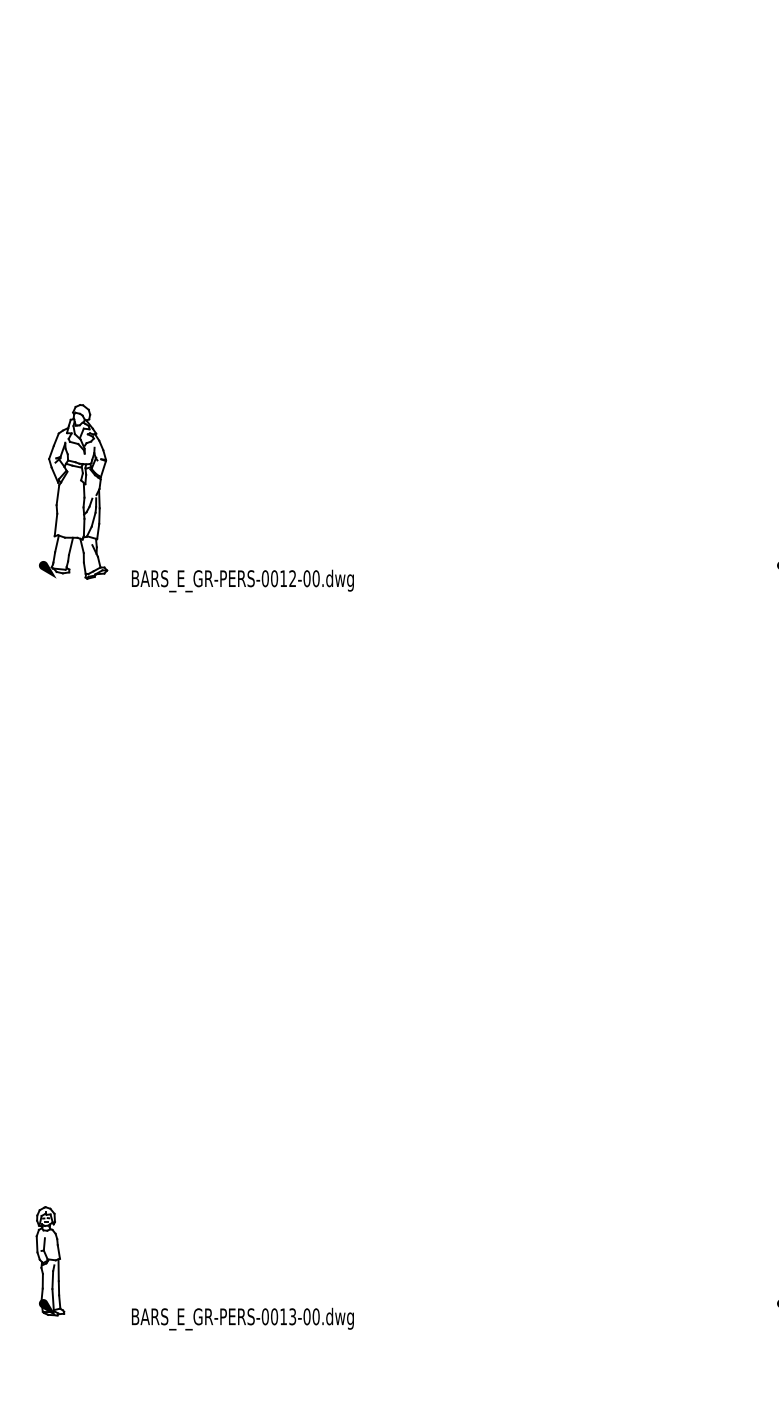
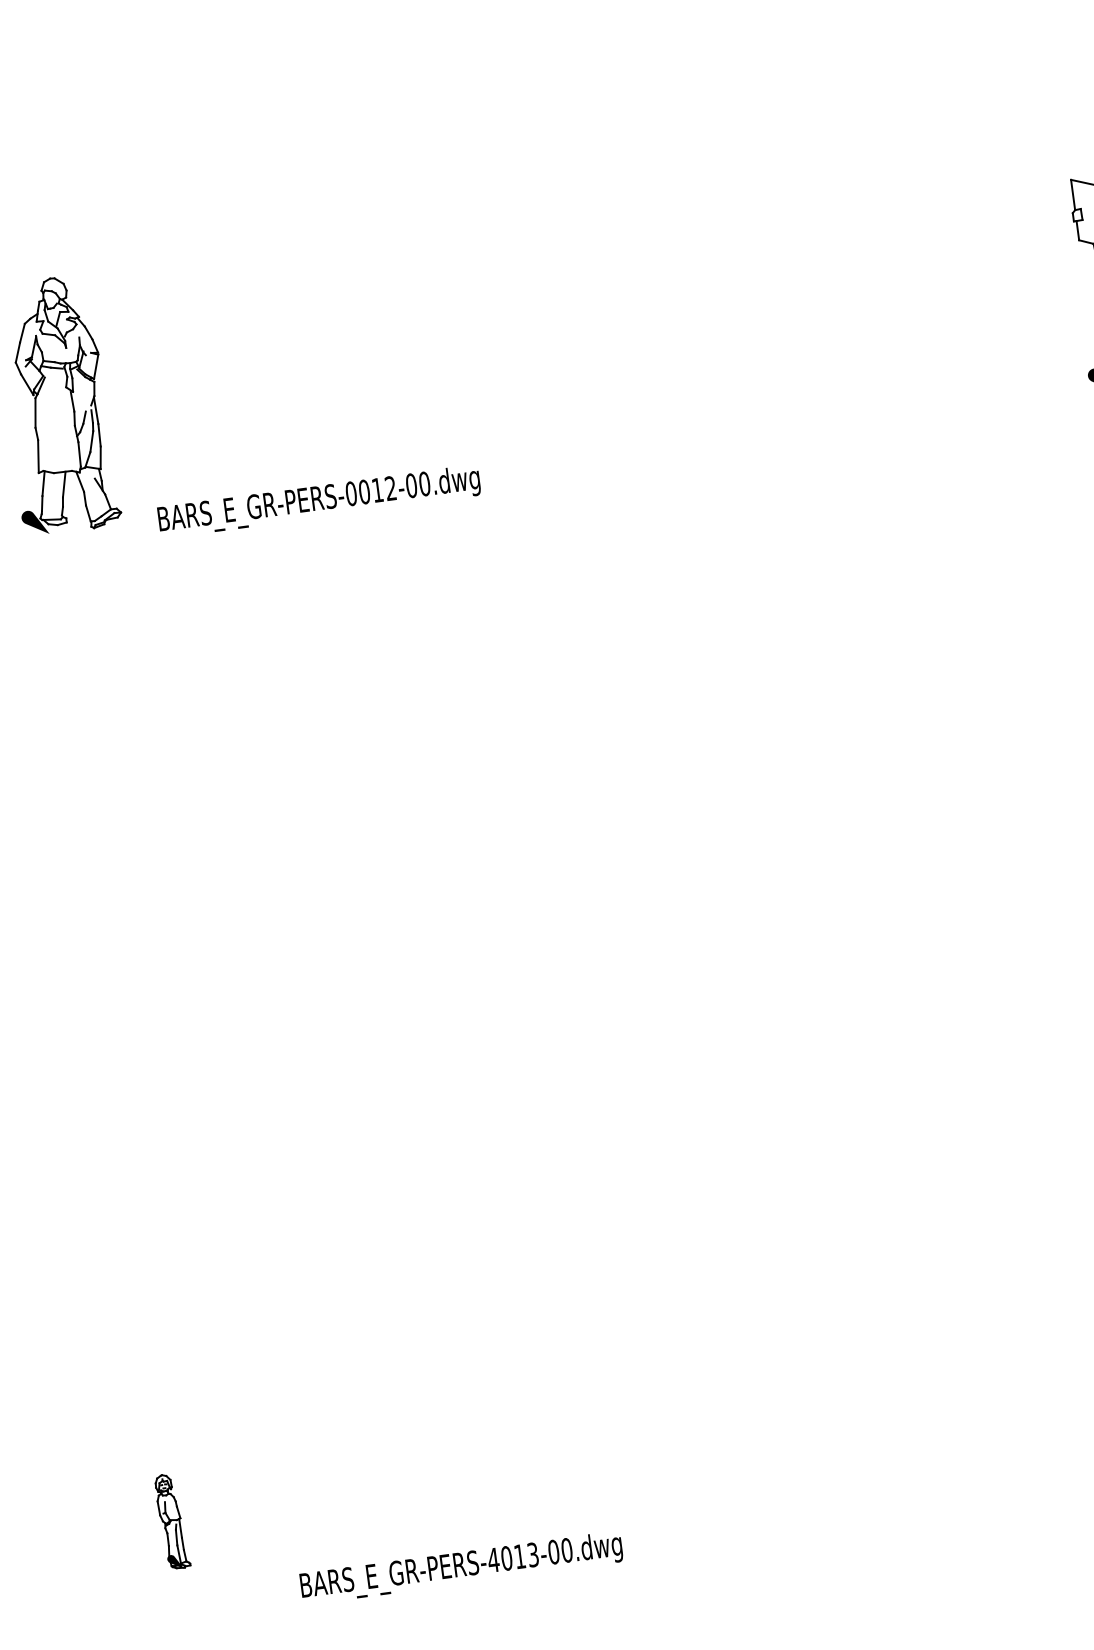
part: (50, 1261) -> (172, 1521), size x0.6
text: (265, 1316) -> (493, 1559), BARS_E_GR-PERS-0013-00.dwg -> BARS_E_GR-PERS-4013-00.dwg

